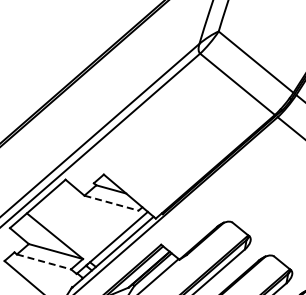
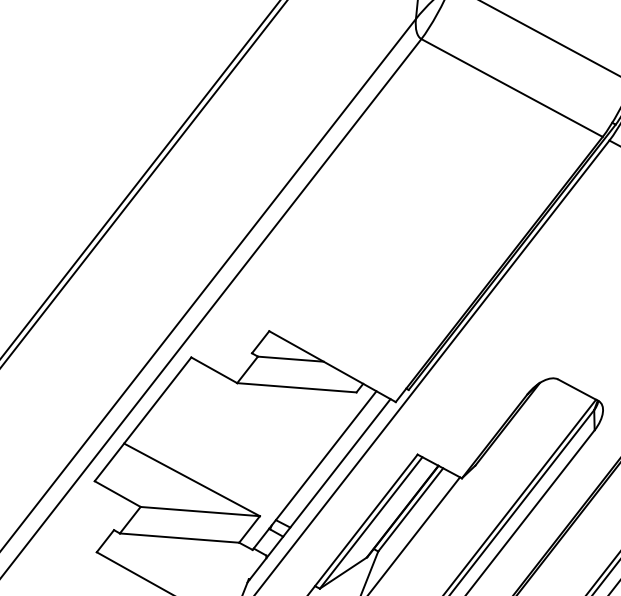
line: (112, 203) -> (299, 388), dashed -> solid
line: (44, 262) -> (180, 539), dashed -> solid

